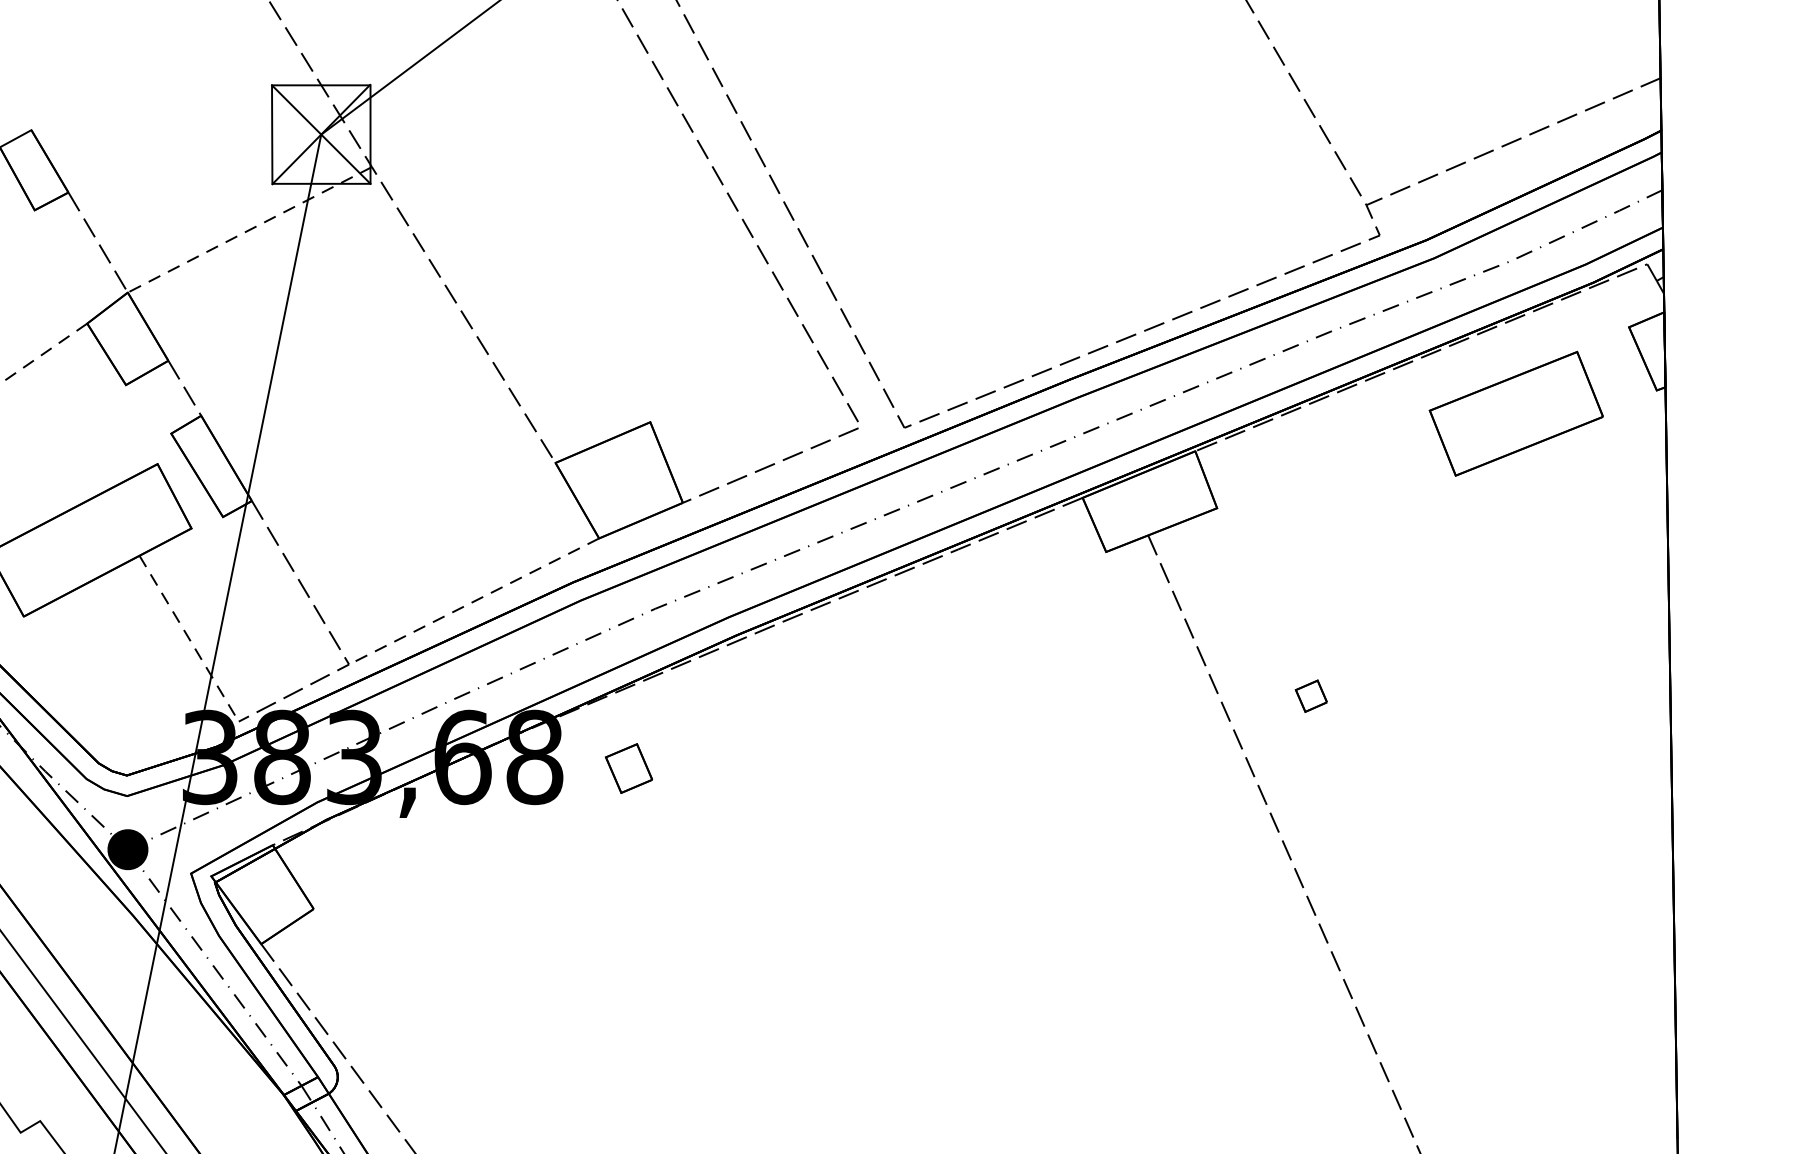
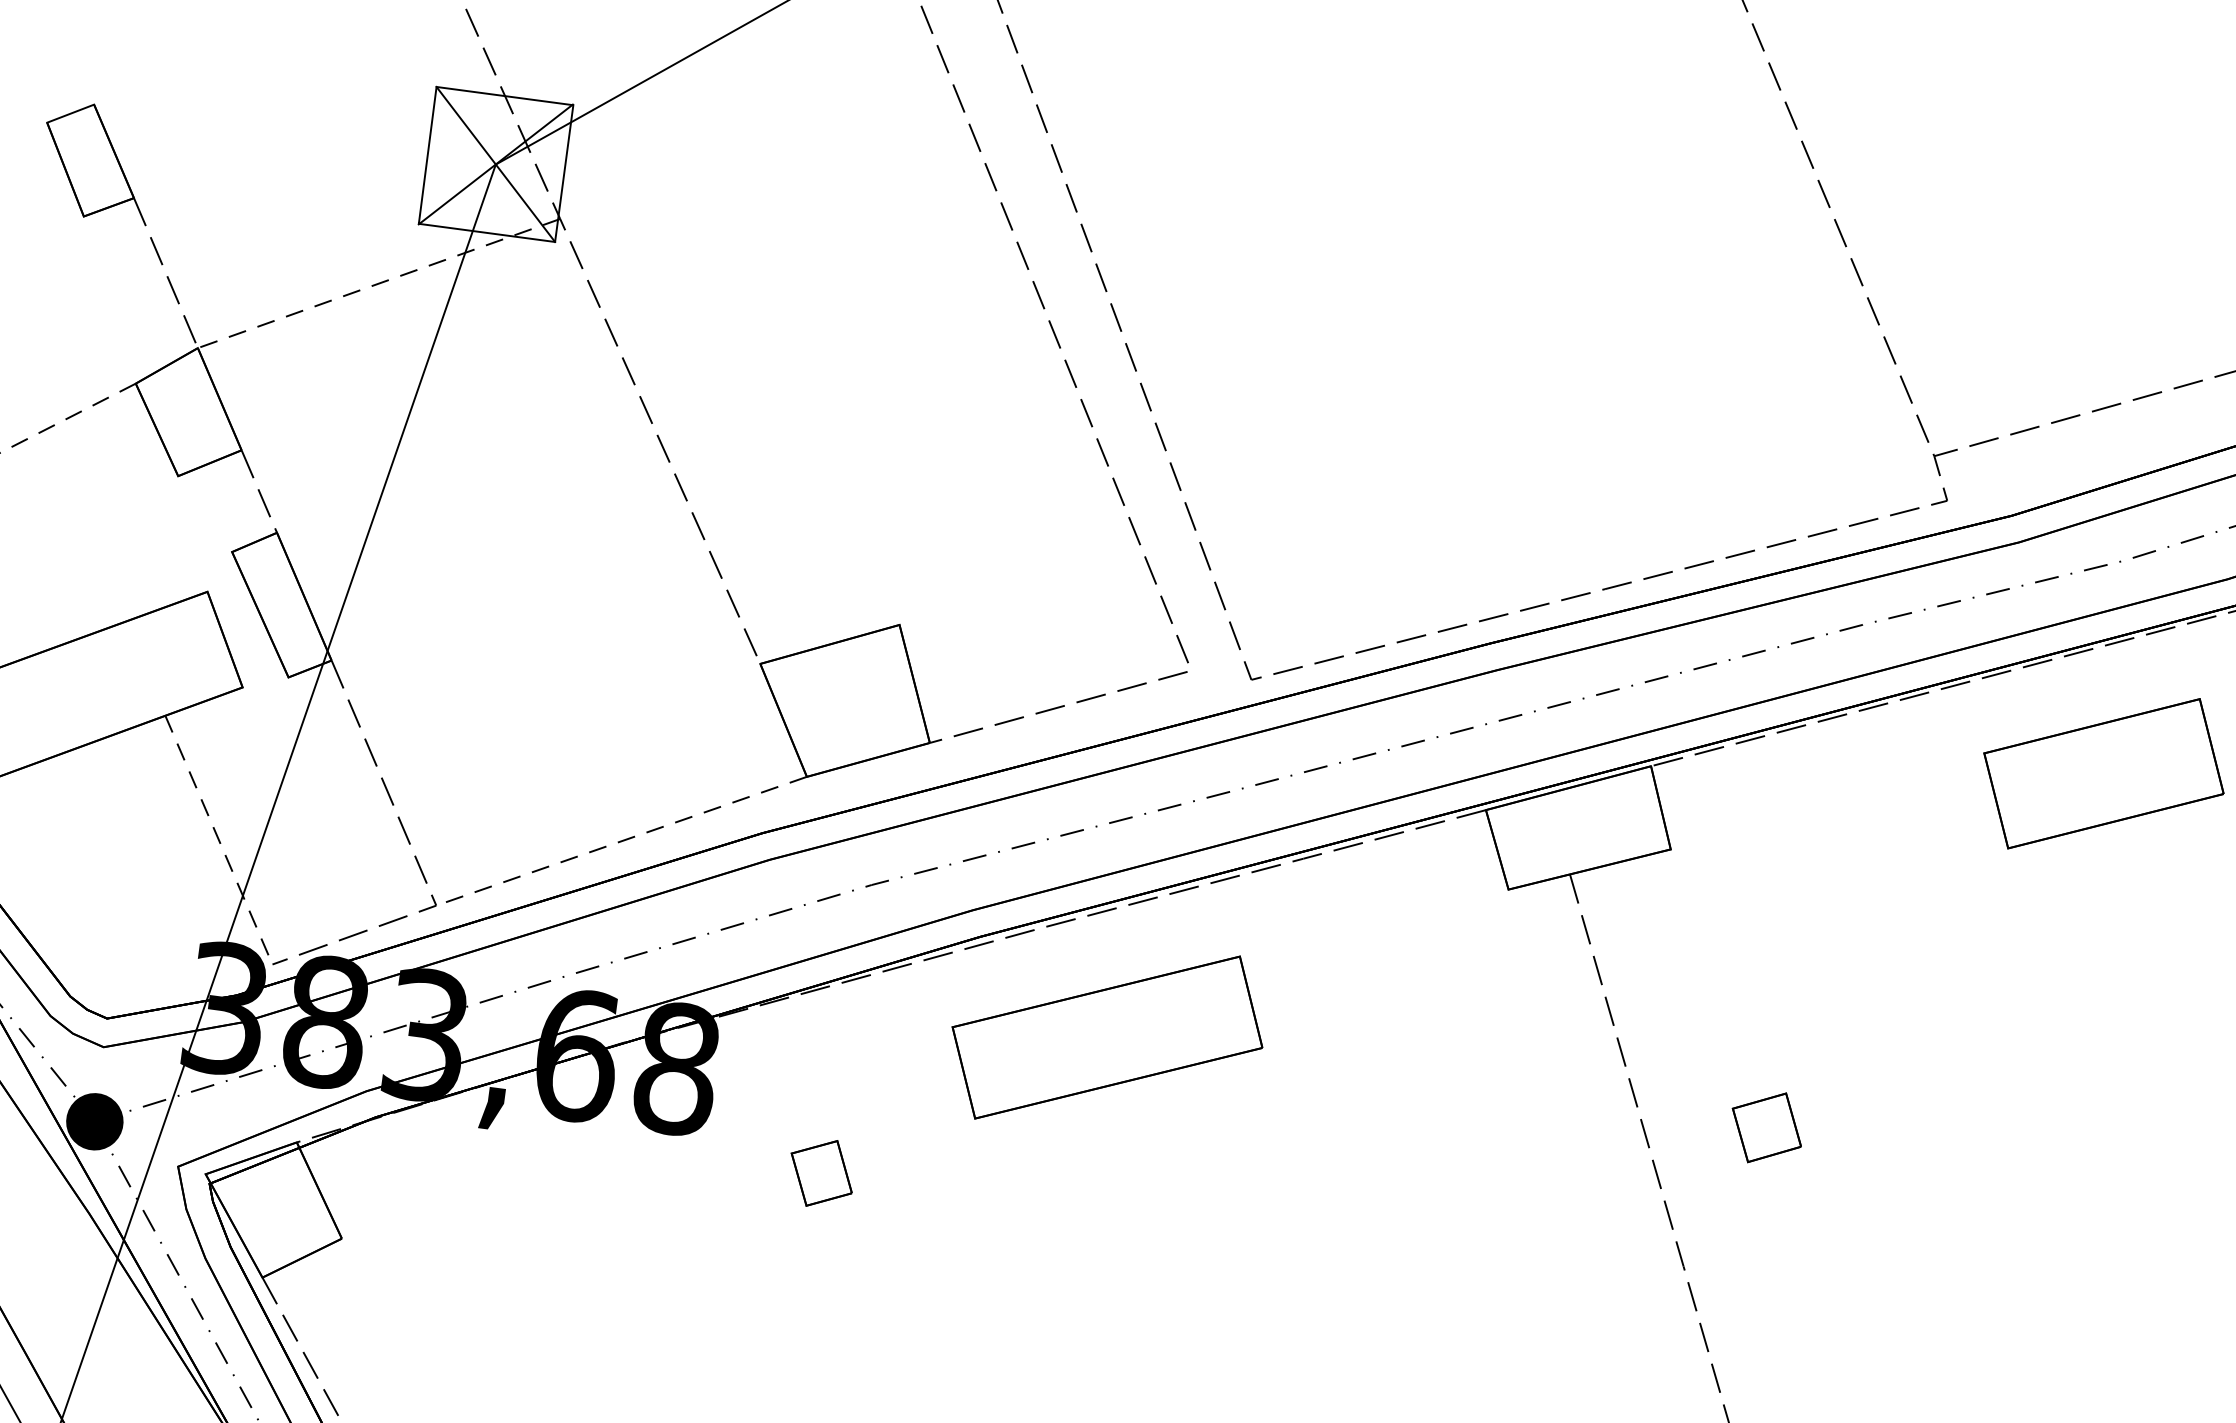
part: (835, 694) -> (1106, 1037), added
part: (1311, 696) -> (1766, 1128), size x1.67
part: (629, 768) -> (822, 1173), moved

